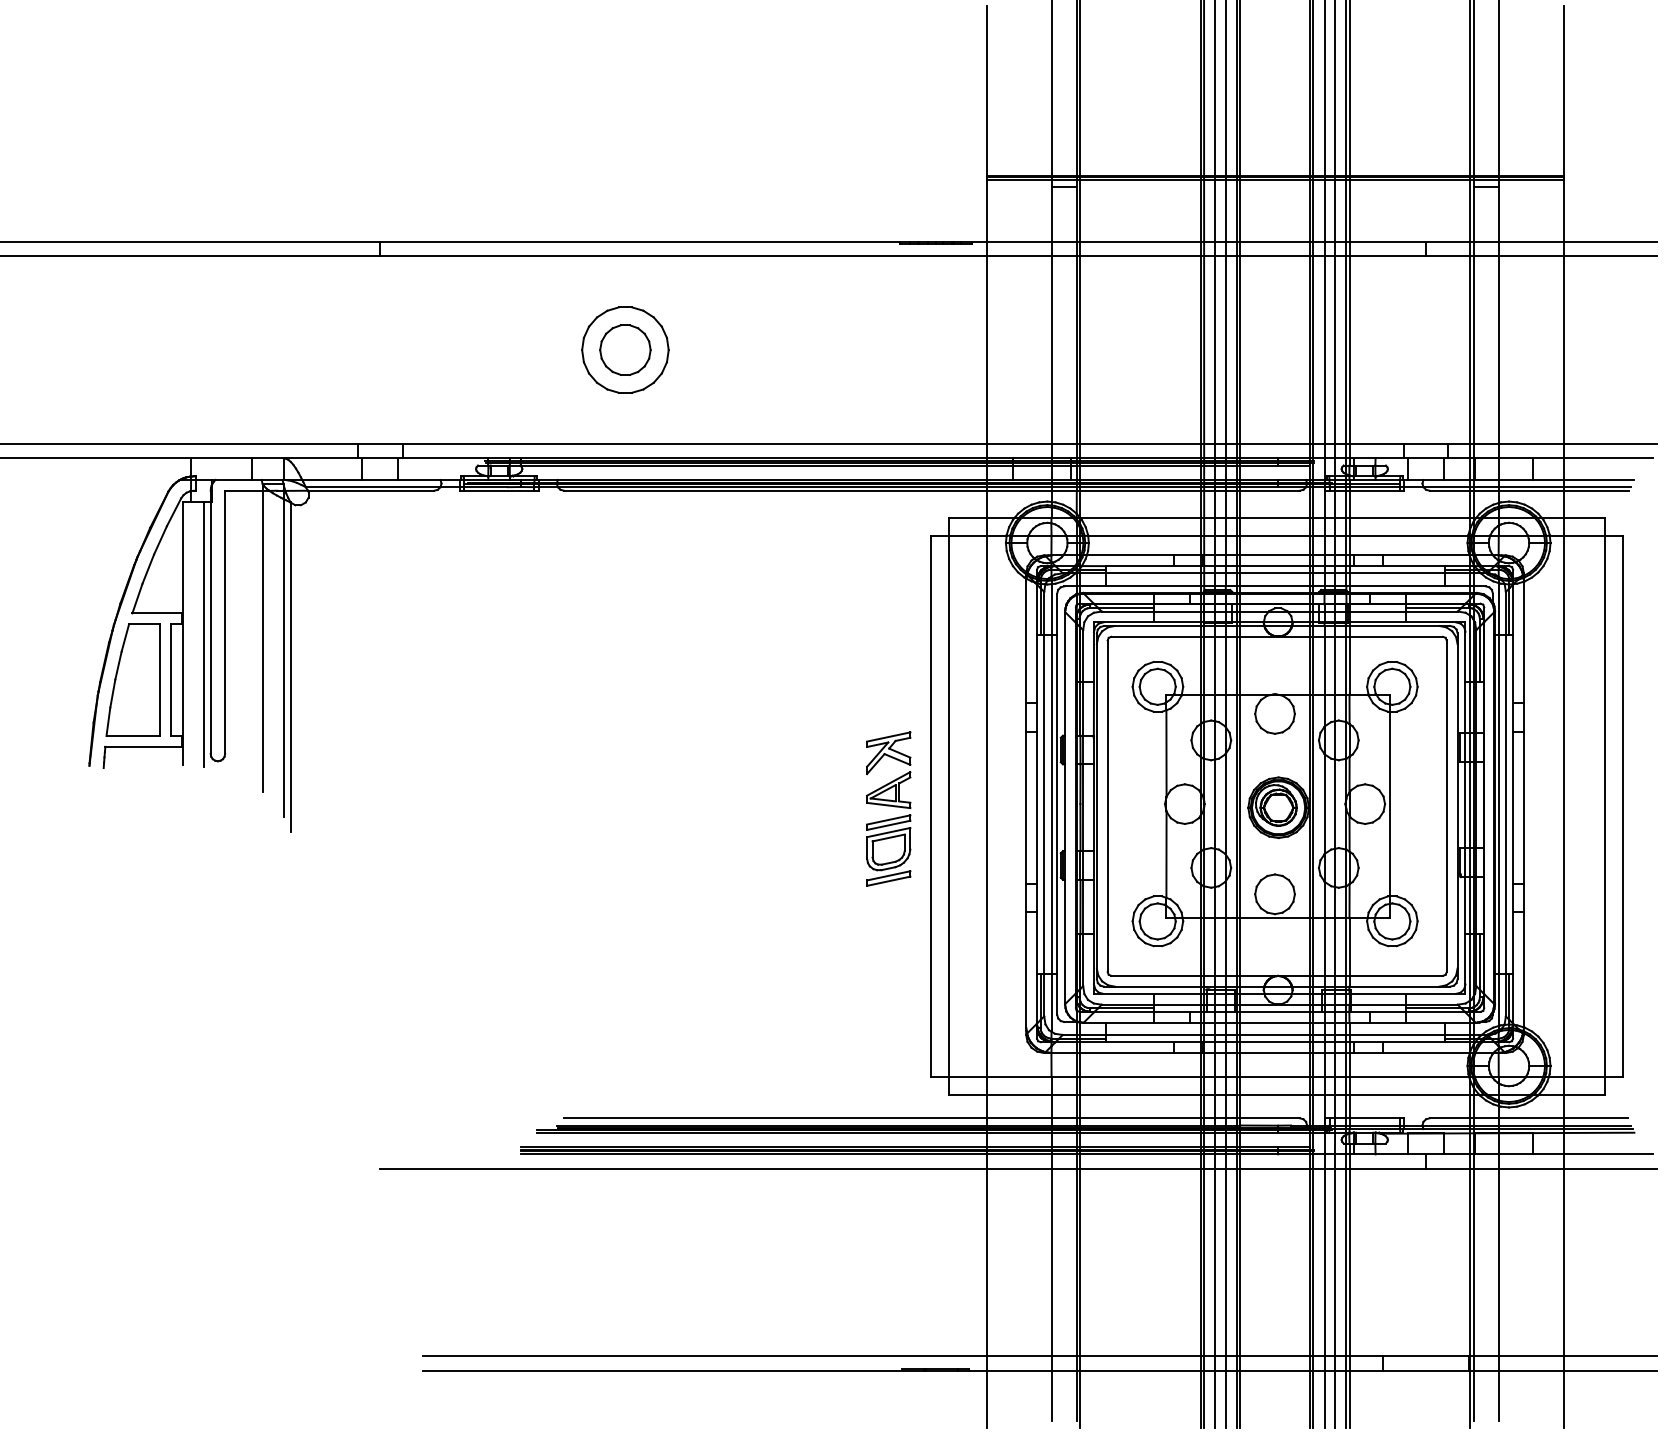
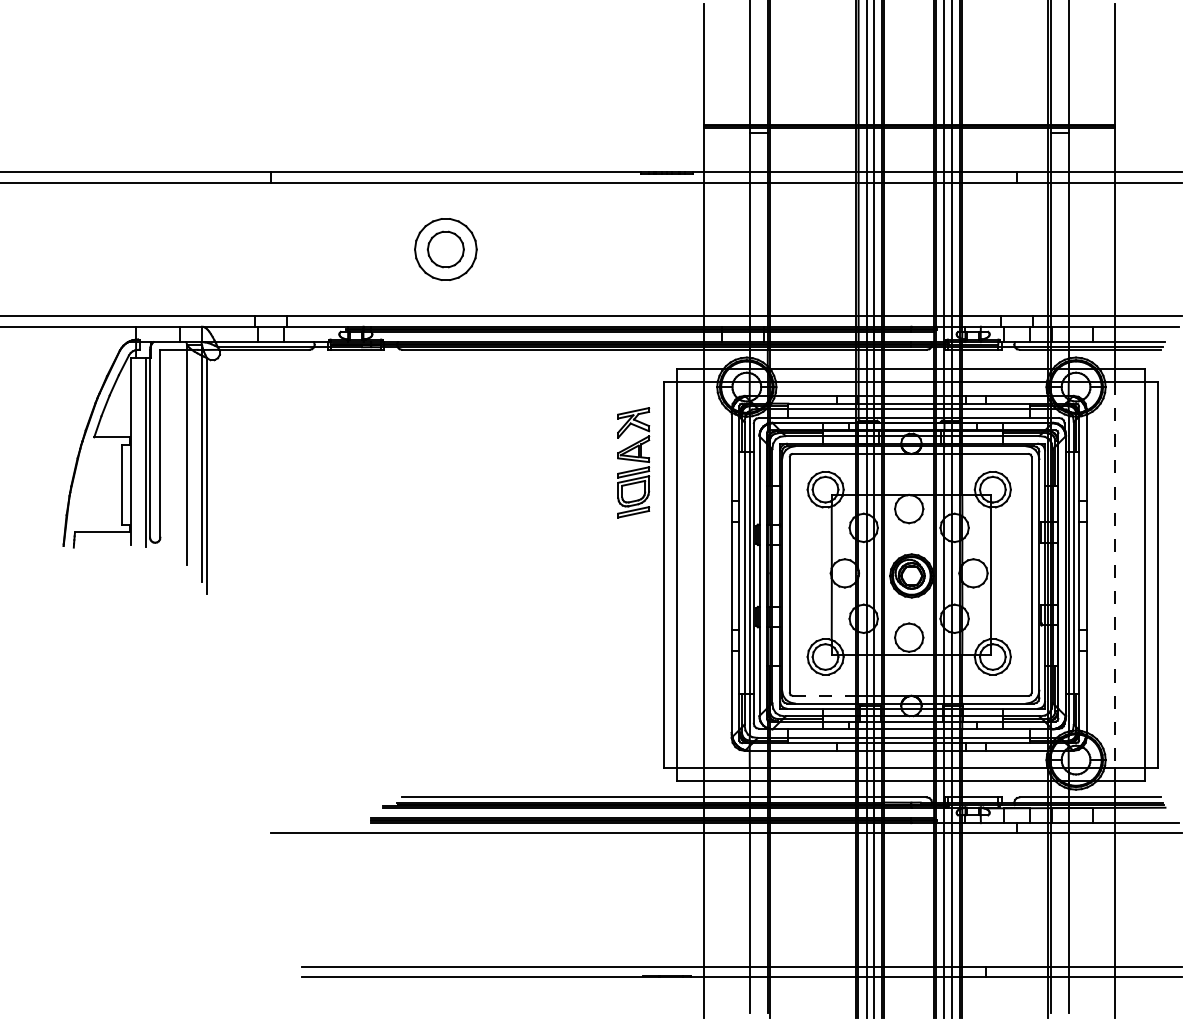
part: (132, 679) -> (94, 484), removed
line: (1563, 806) -> (1114, 575), solid -> dashed
part: (888, 808) -> (633, 462), moved
line: (1156, 975) -> (824, 695), solid -> dashed

